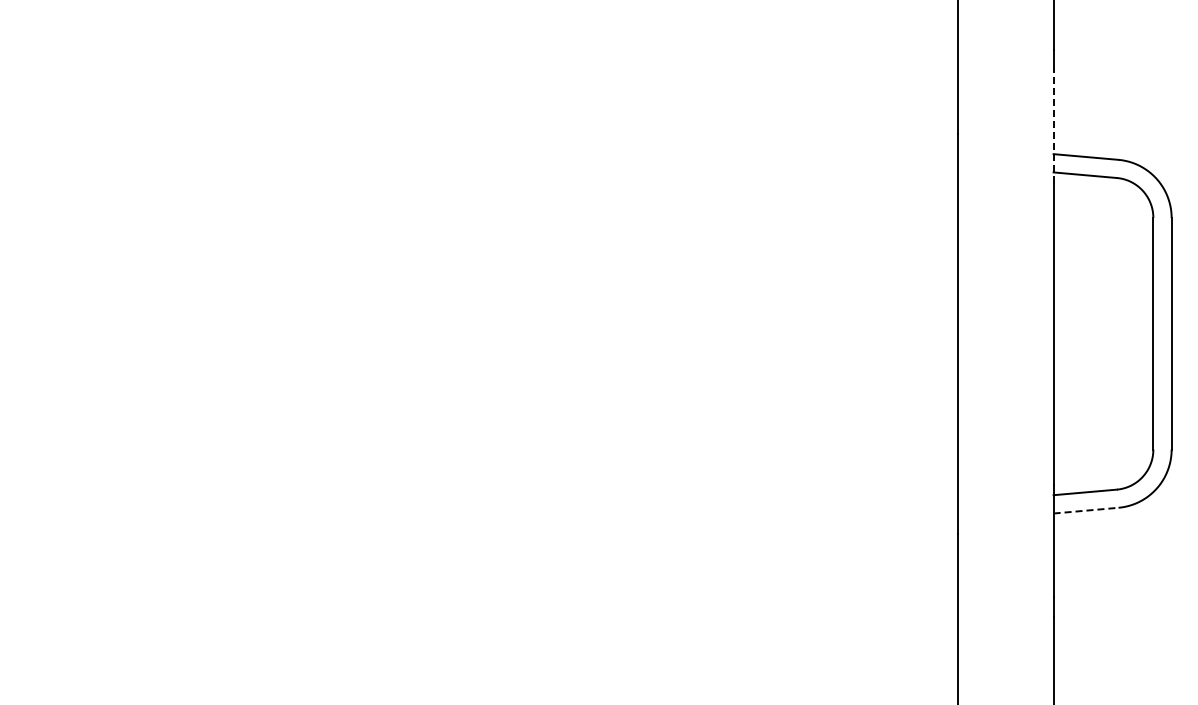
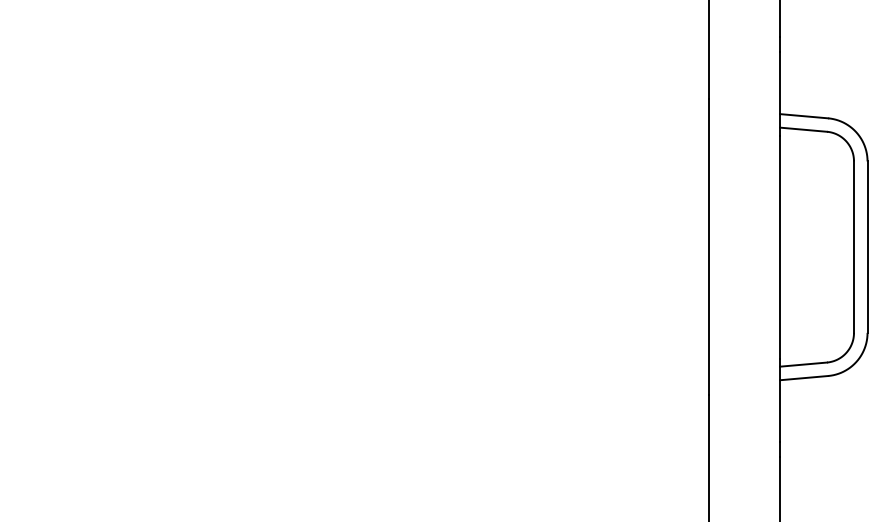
line: (1053, 126) -> (780, 93), dashed -> solid
line: (1086, 510) -> (804, 377), dashed -> solid

